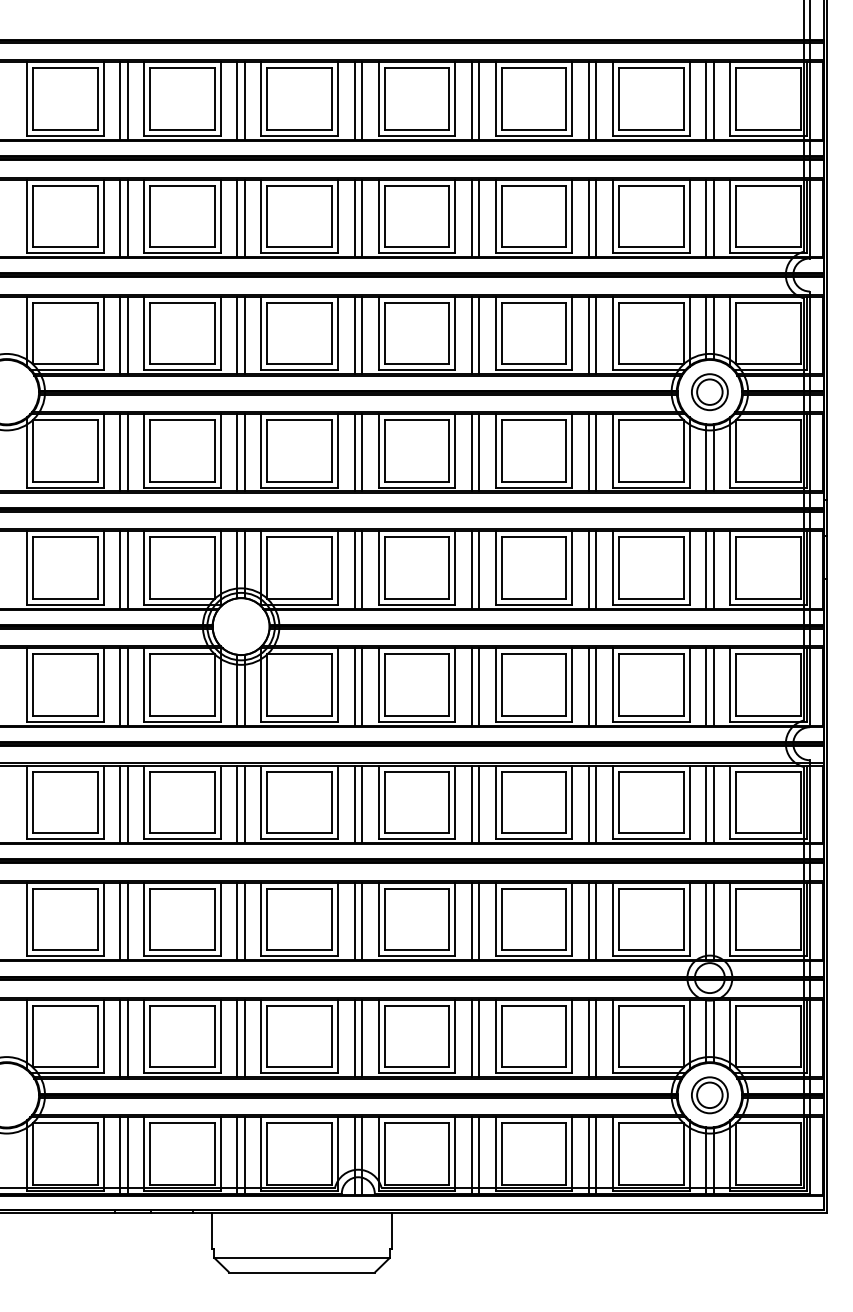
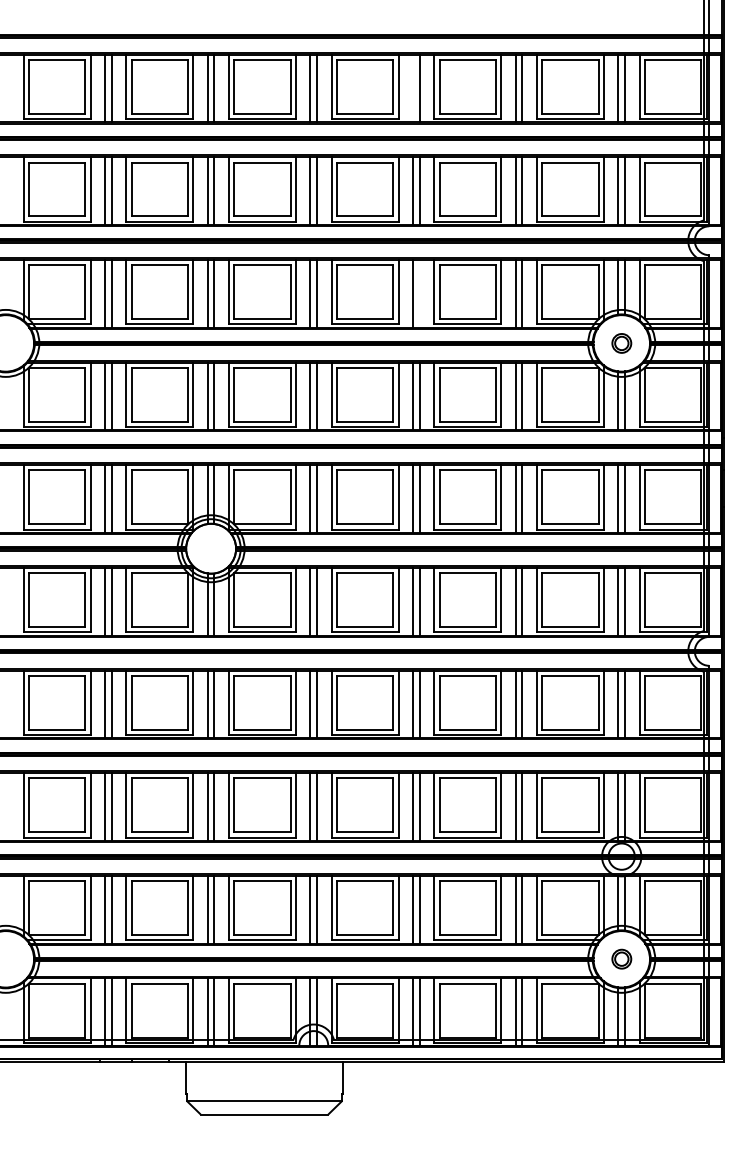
line: (472, 101) -> (413, 88), removed
line: (479, 335) -> (419, 293), removed
part: (709, 392) -> (621, 343), size x0.6
part: (709, 1094) -> (621, 958), size x0.6

